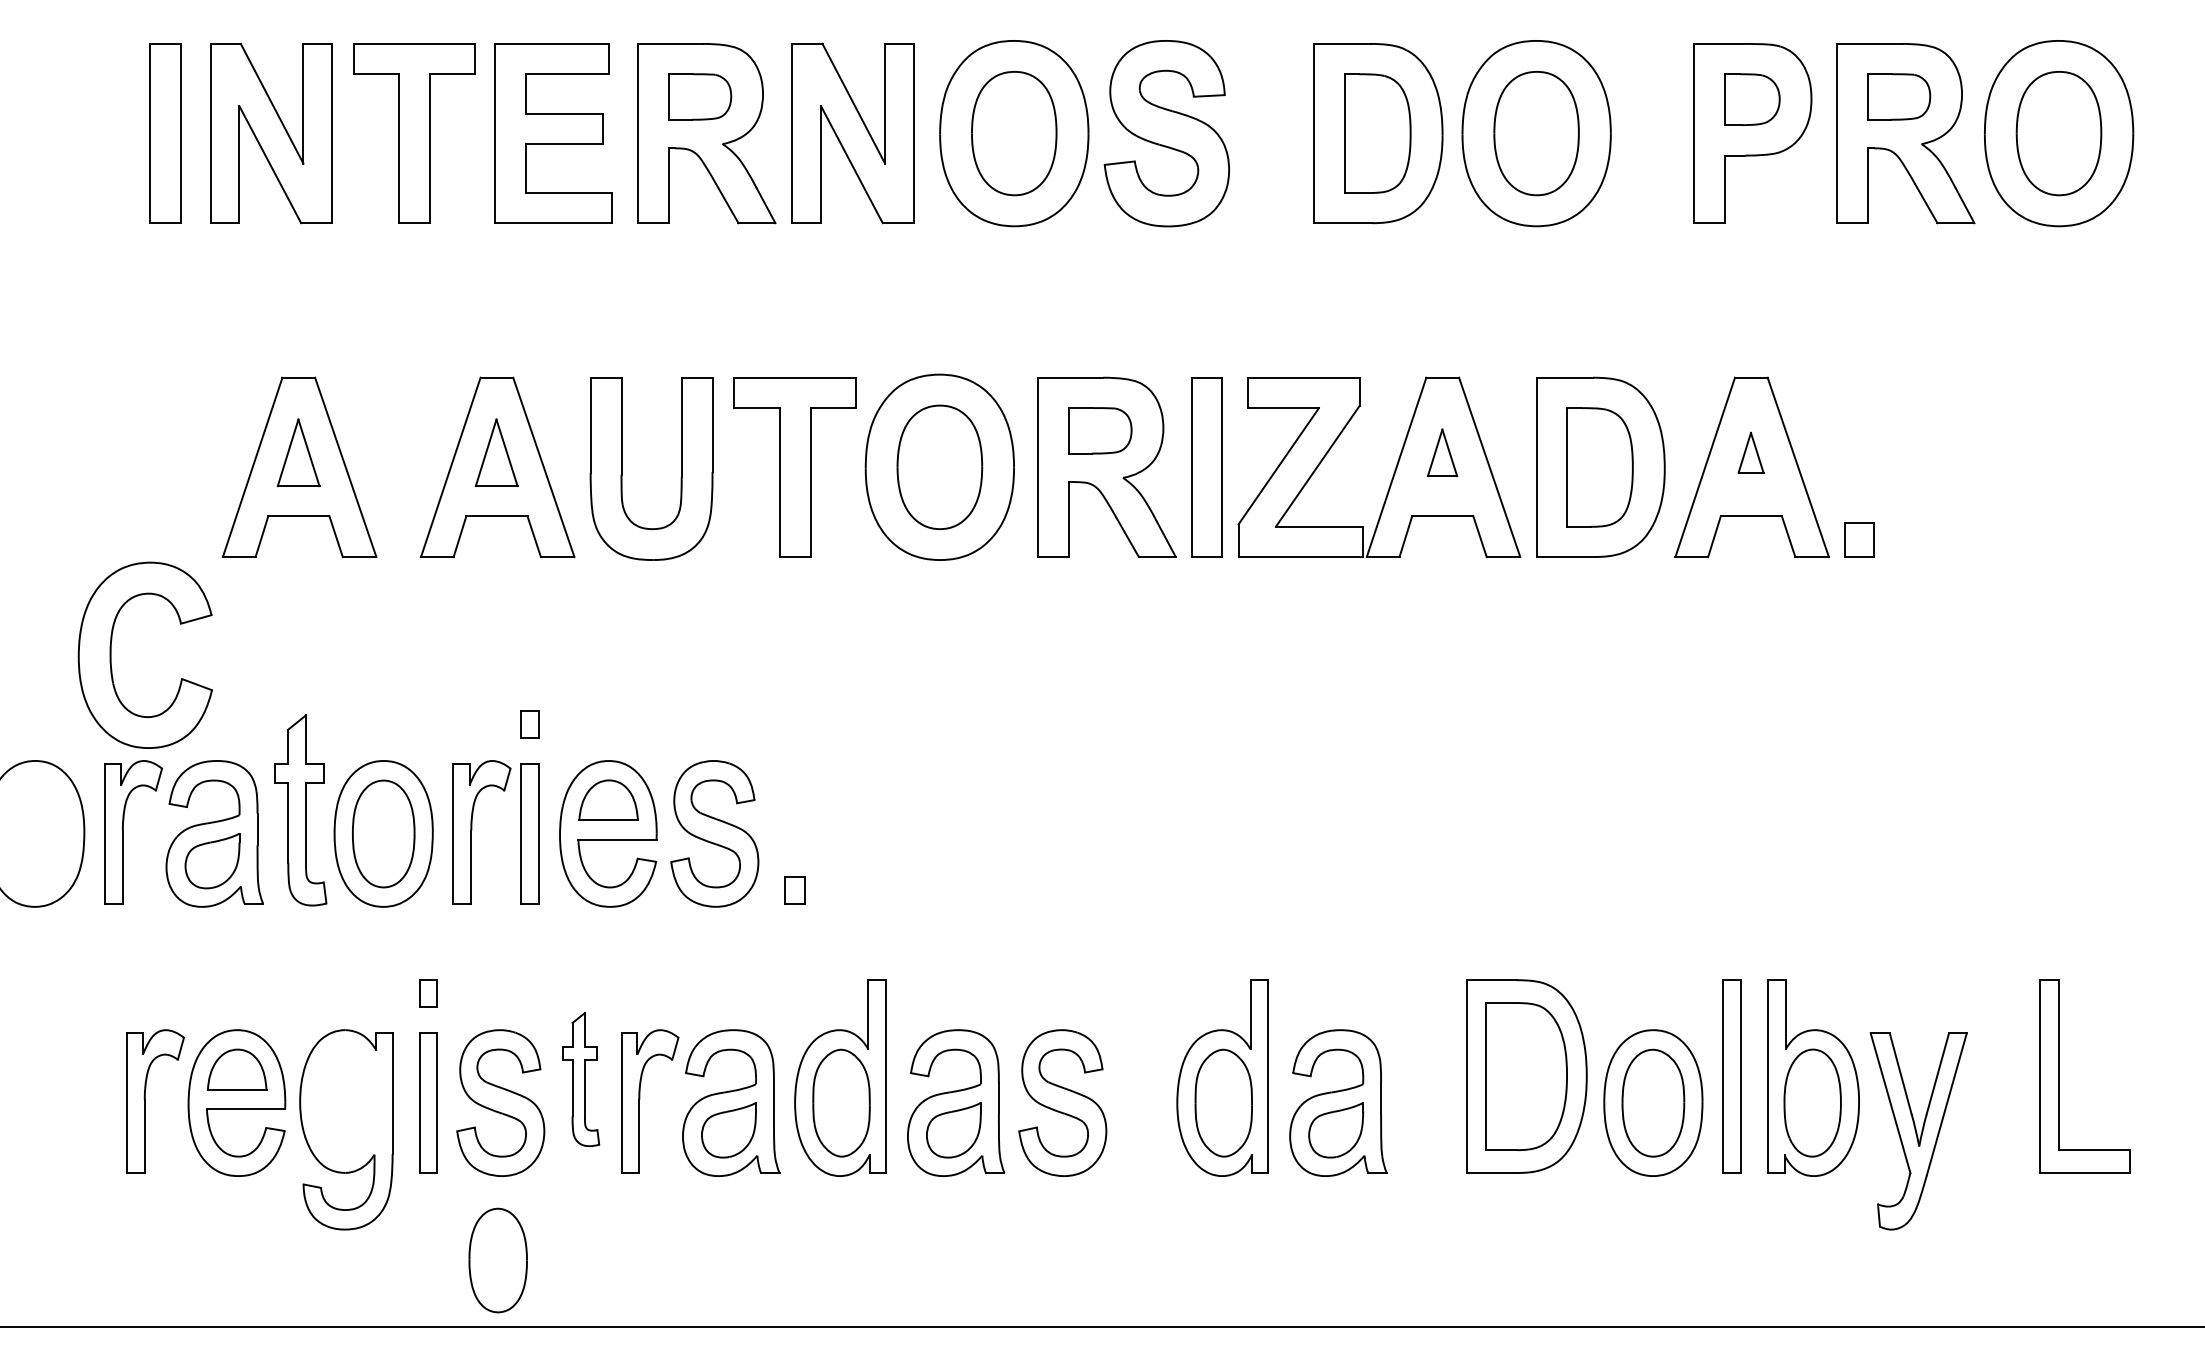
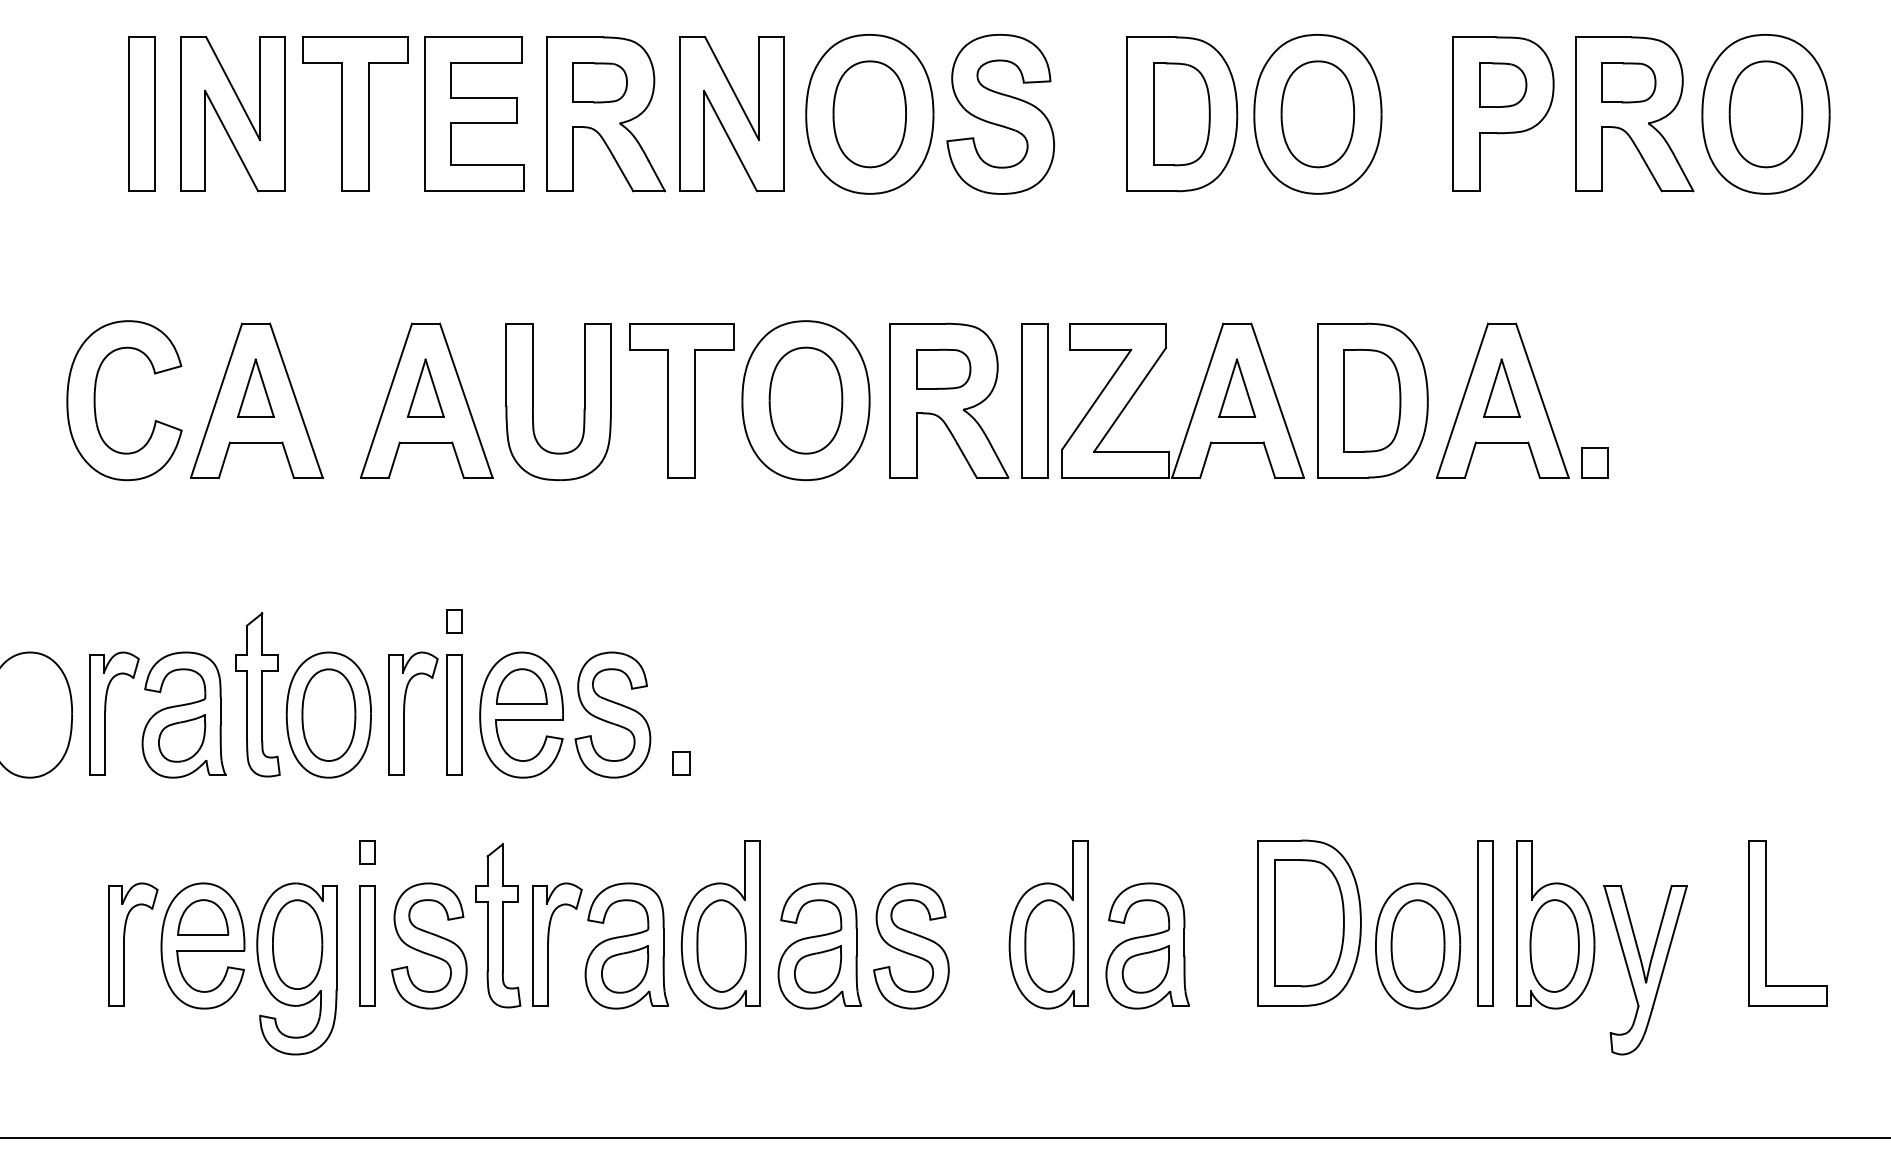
part: (1442, 452) -> (1237, 387), size x1.43
part: (1750, 452) -> (1501, 387), size x1.67
part: (111, 654) -> (95, 399), moved
part: (581, 1079) -> (498, 925), size x1.43
part: (497, 1260) -> (297, 944), moved

